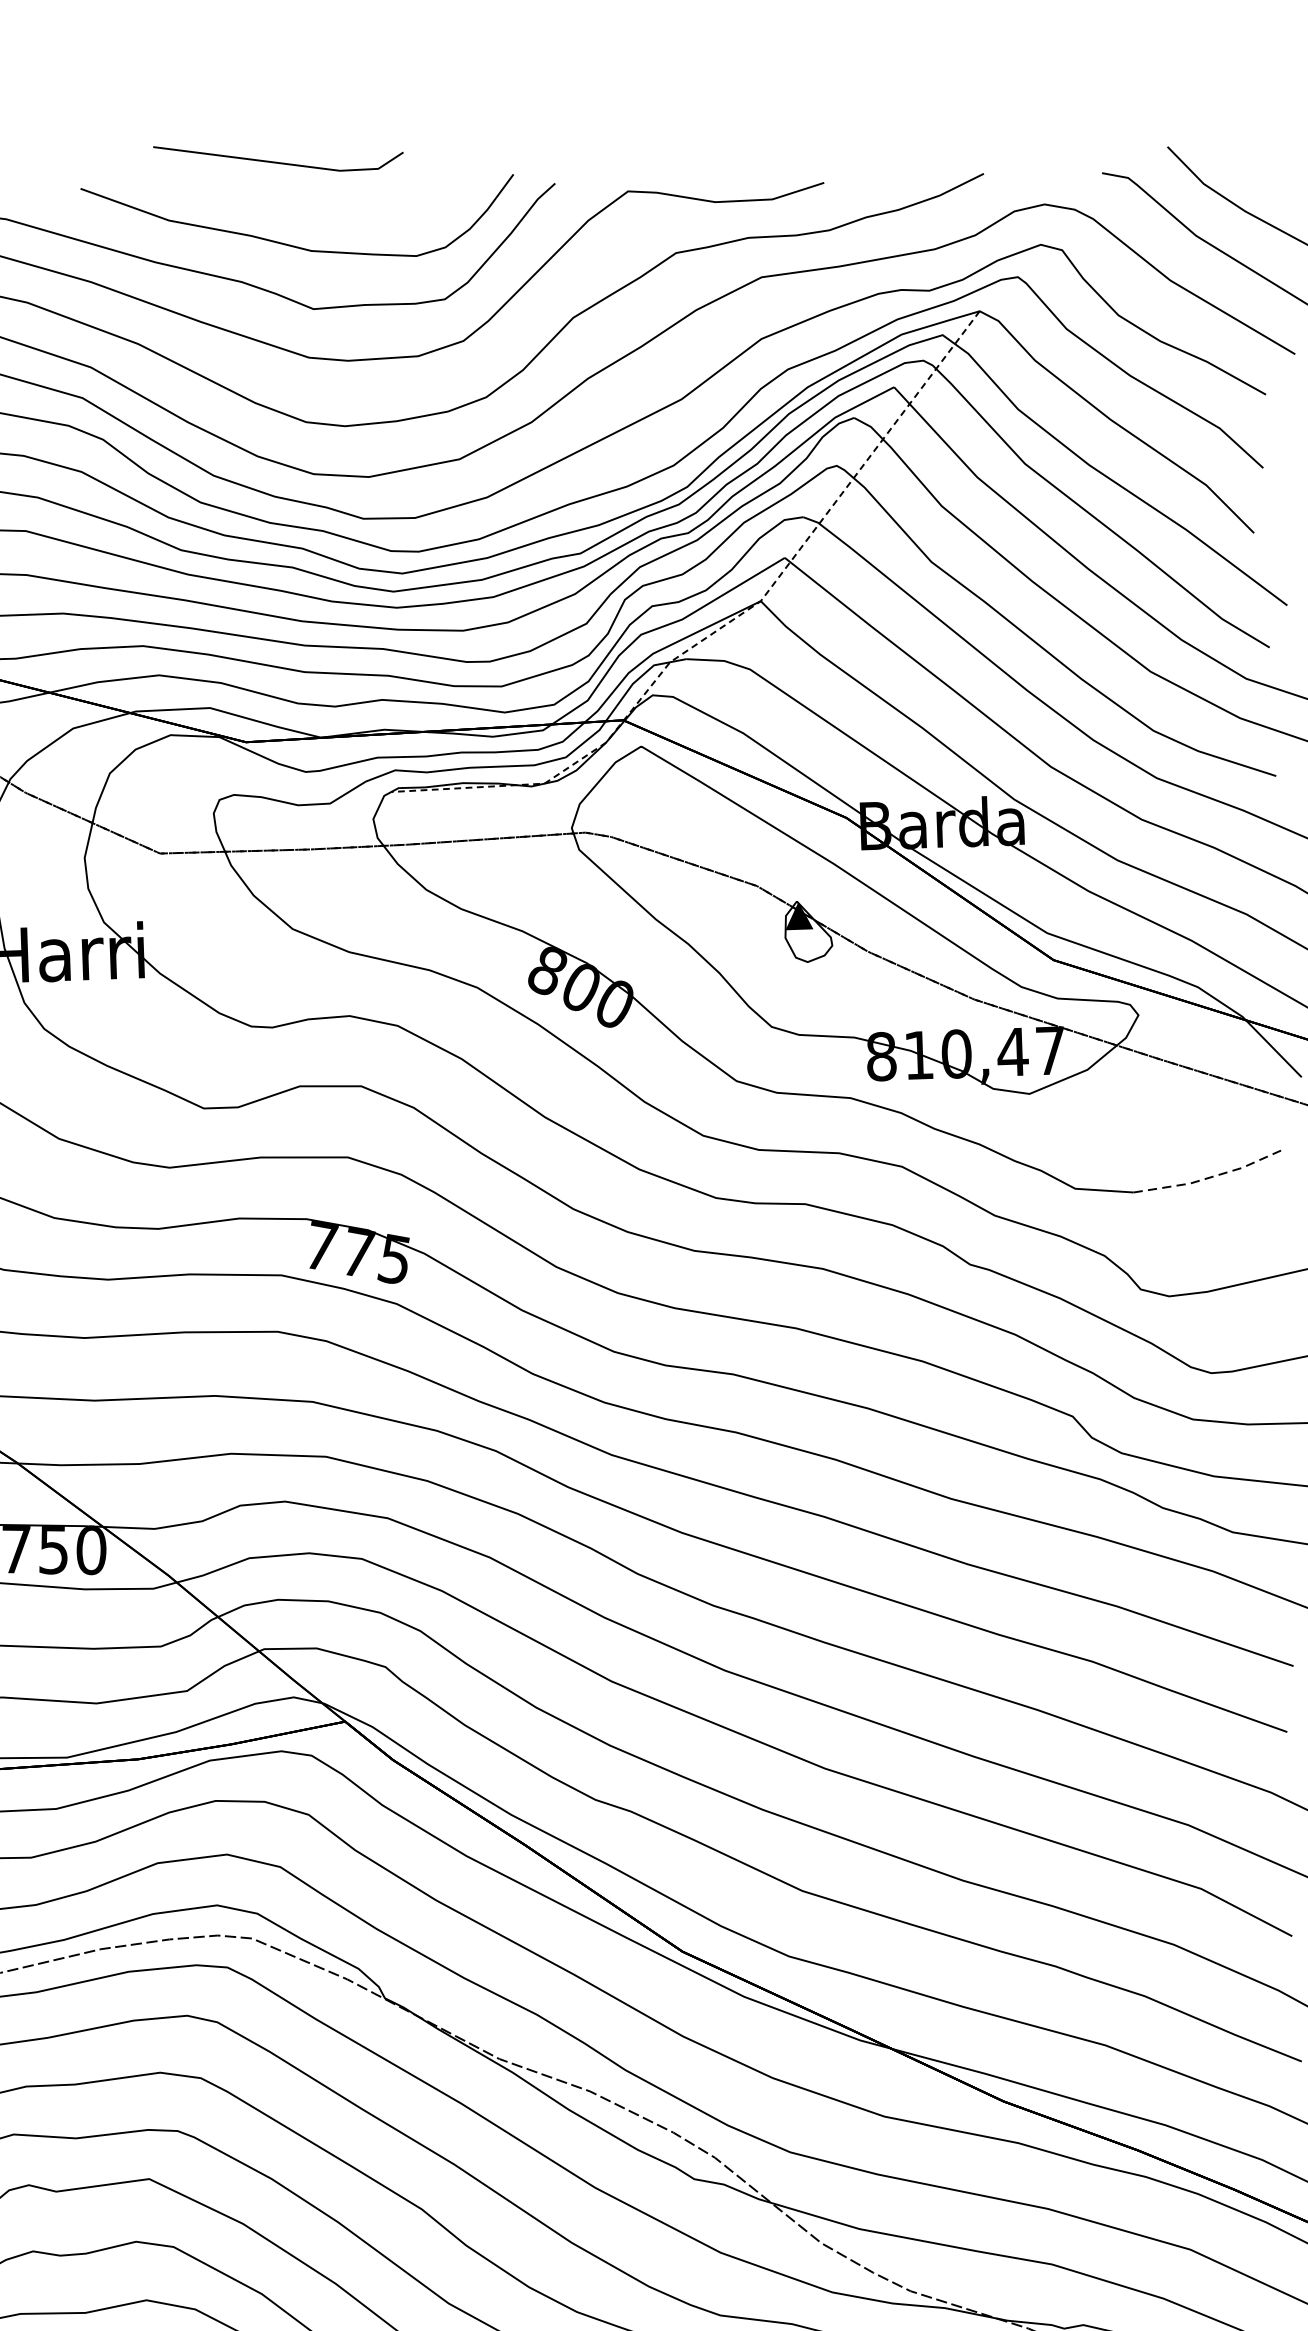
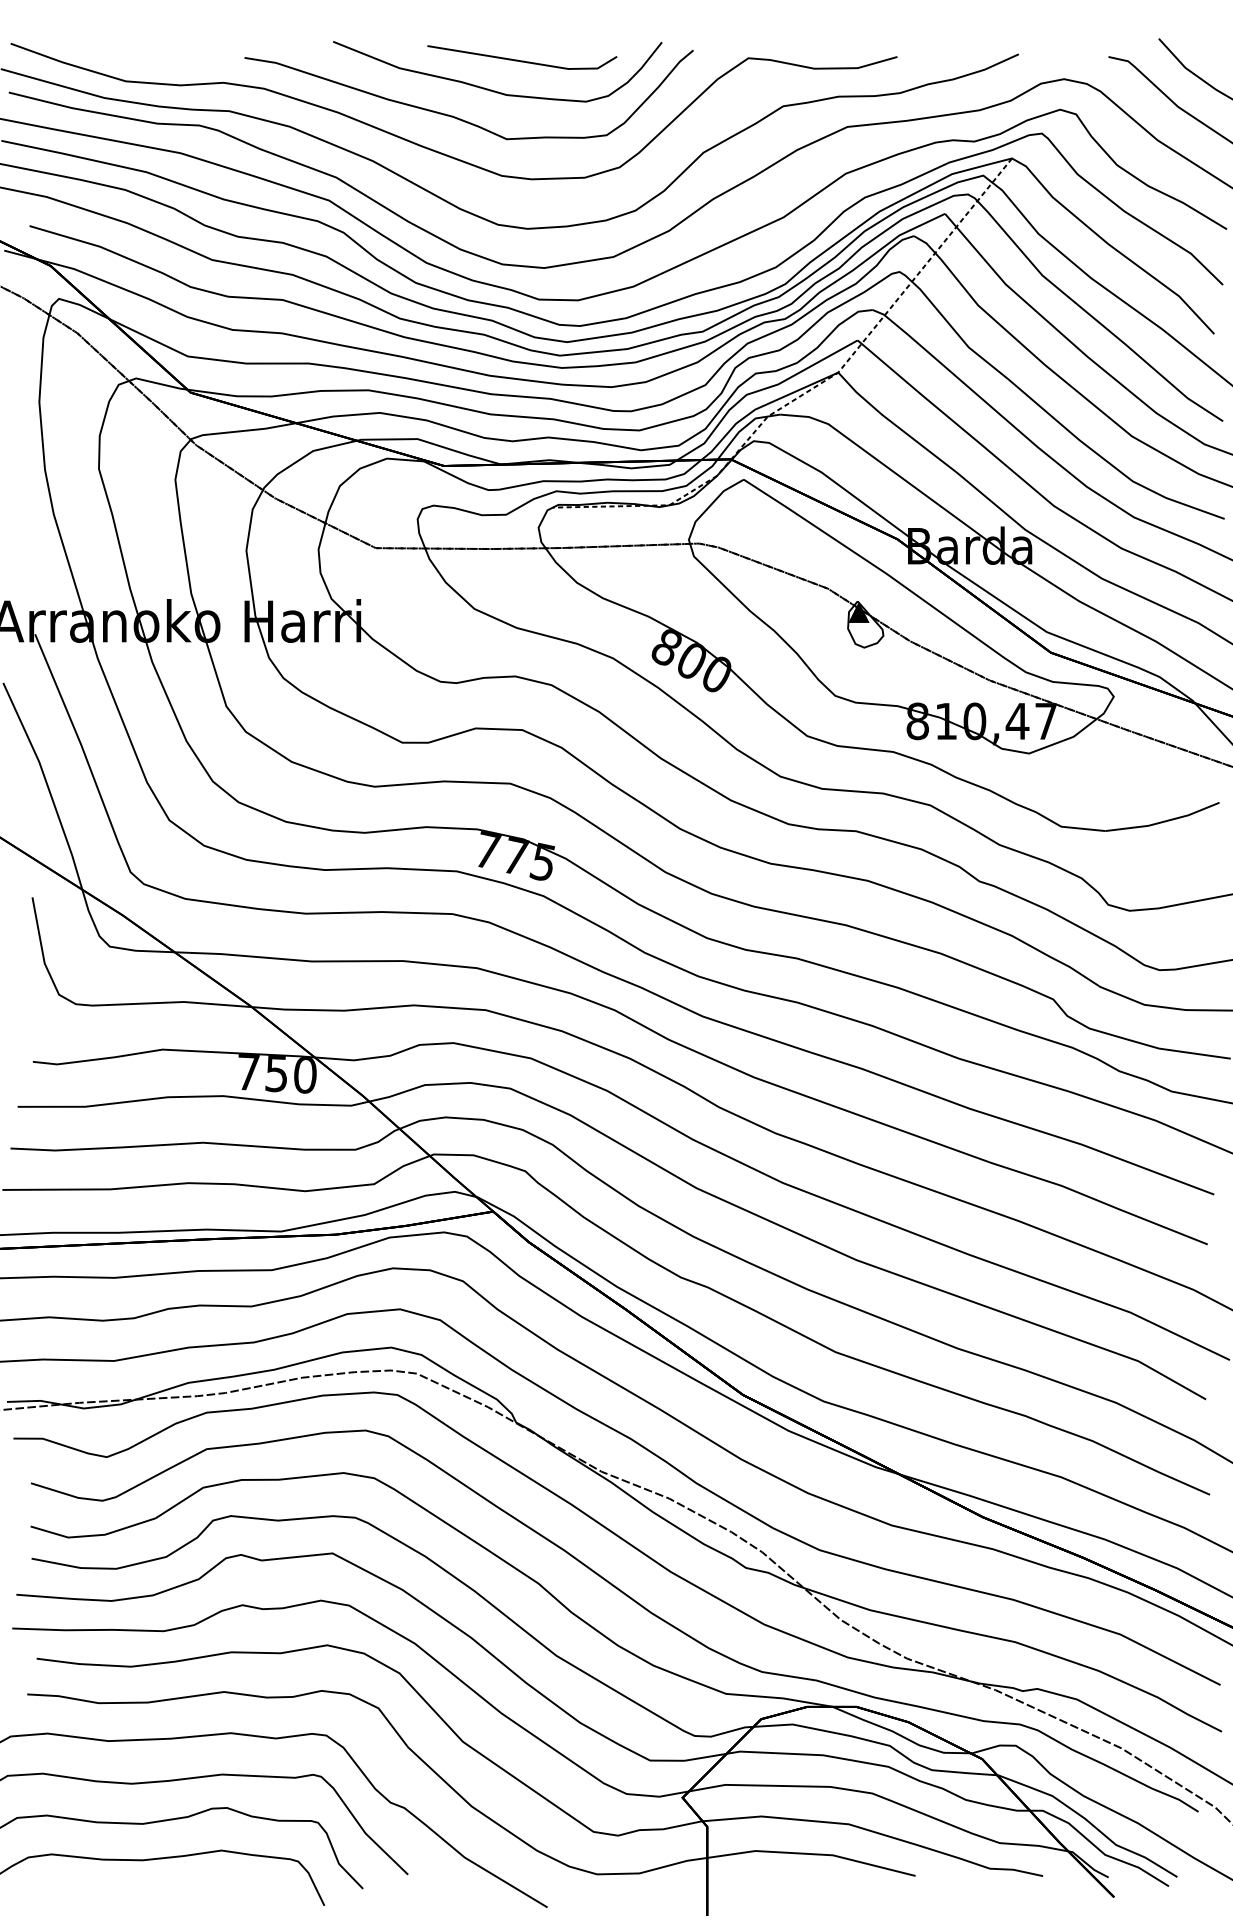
line: (279, 161) -> (522, 60), moved
line: (1209, 1177) -> (1163, 821), dashed -> solid

